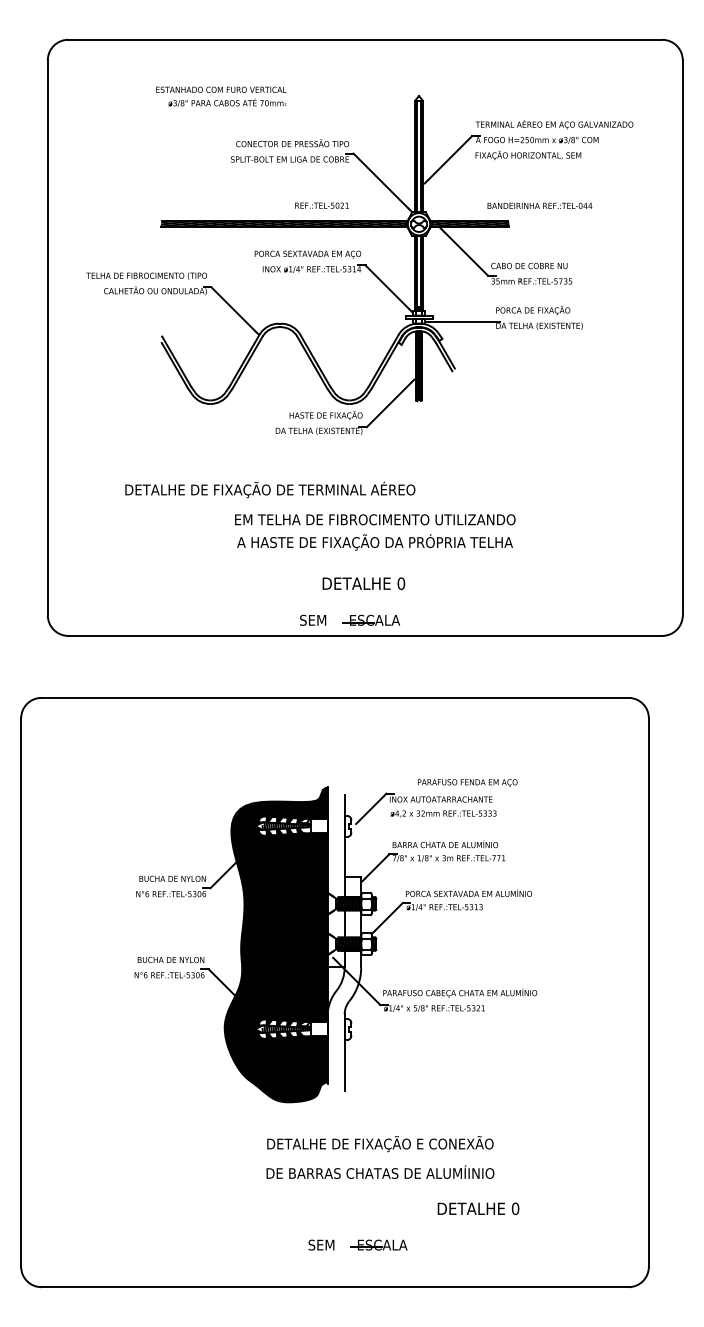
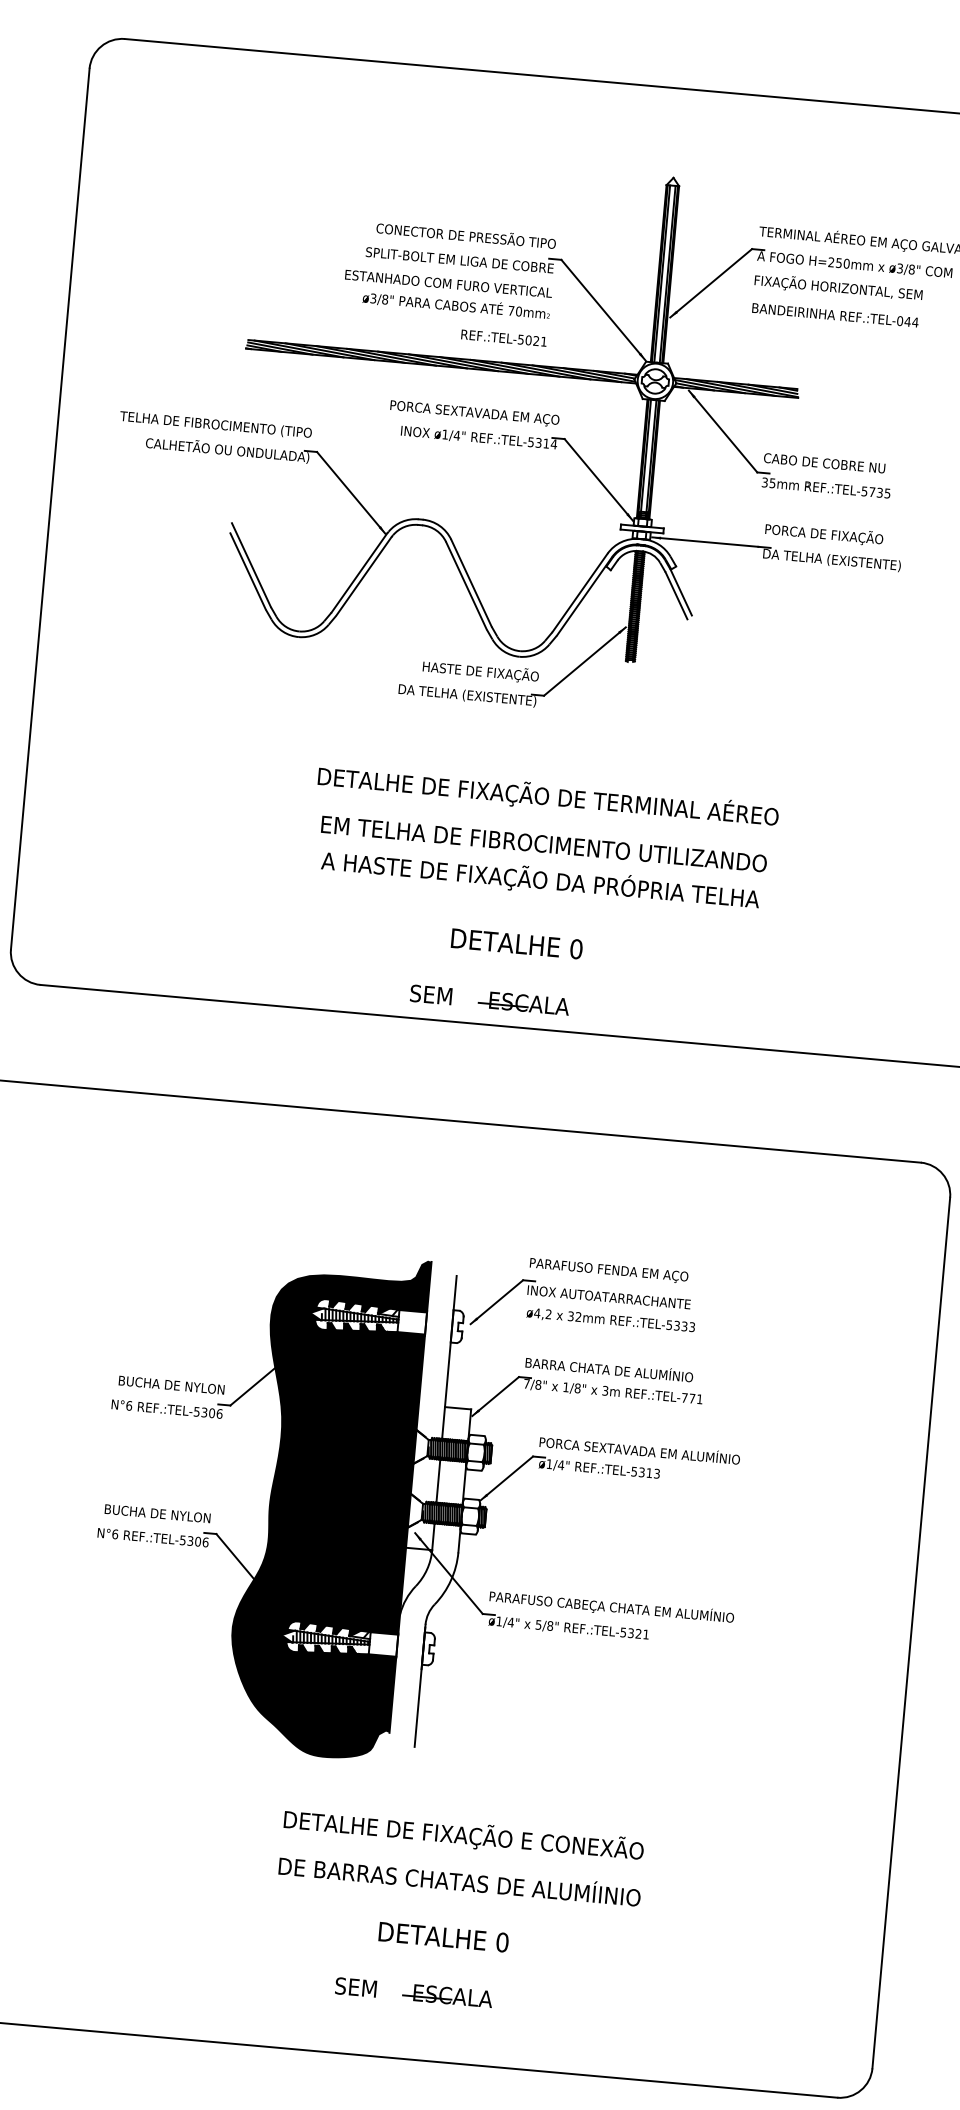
text: (221, 96) -> (447, 294), moved
text: (539, 205) -> (834, 314), moved
text: (270, 489) -> (548, 796), moved
text: (467, 782) -> (608, 1270), moved
text: (478, 1208) -> (443, 1936), moved

